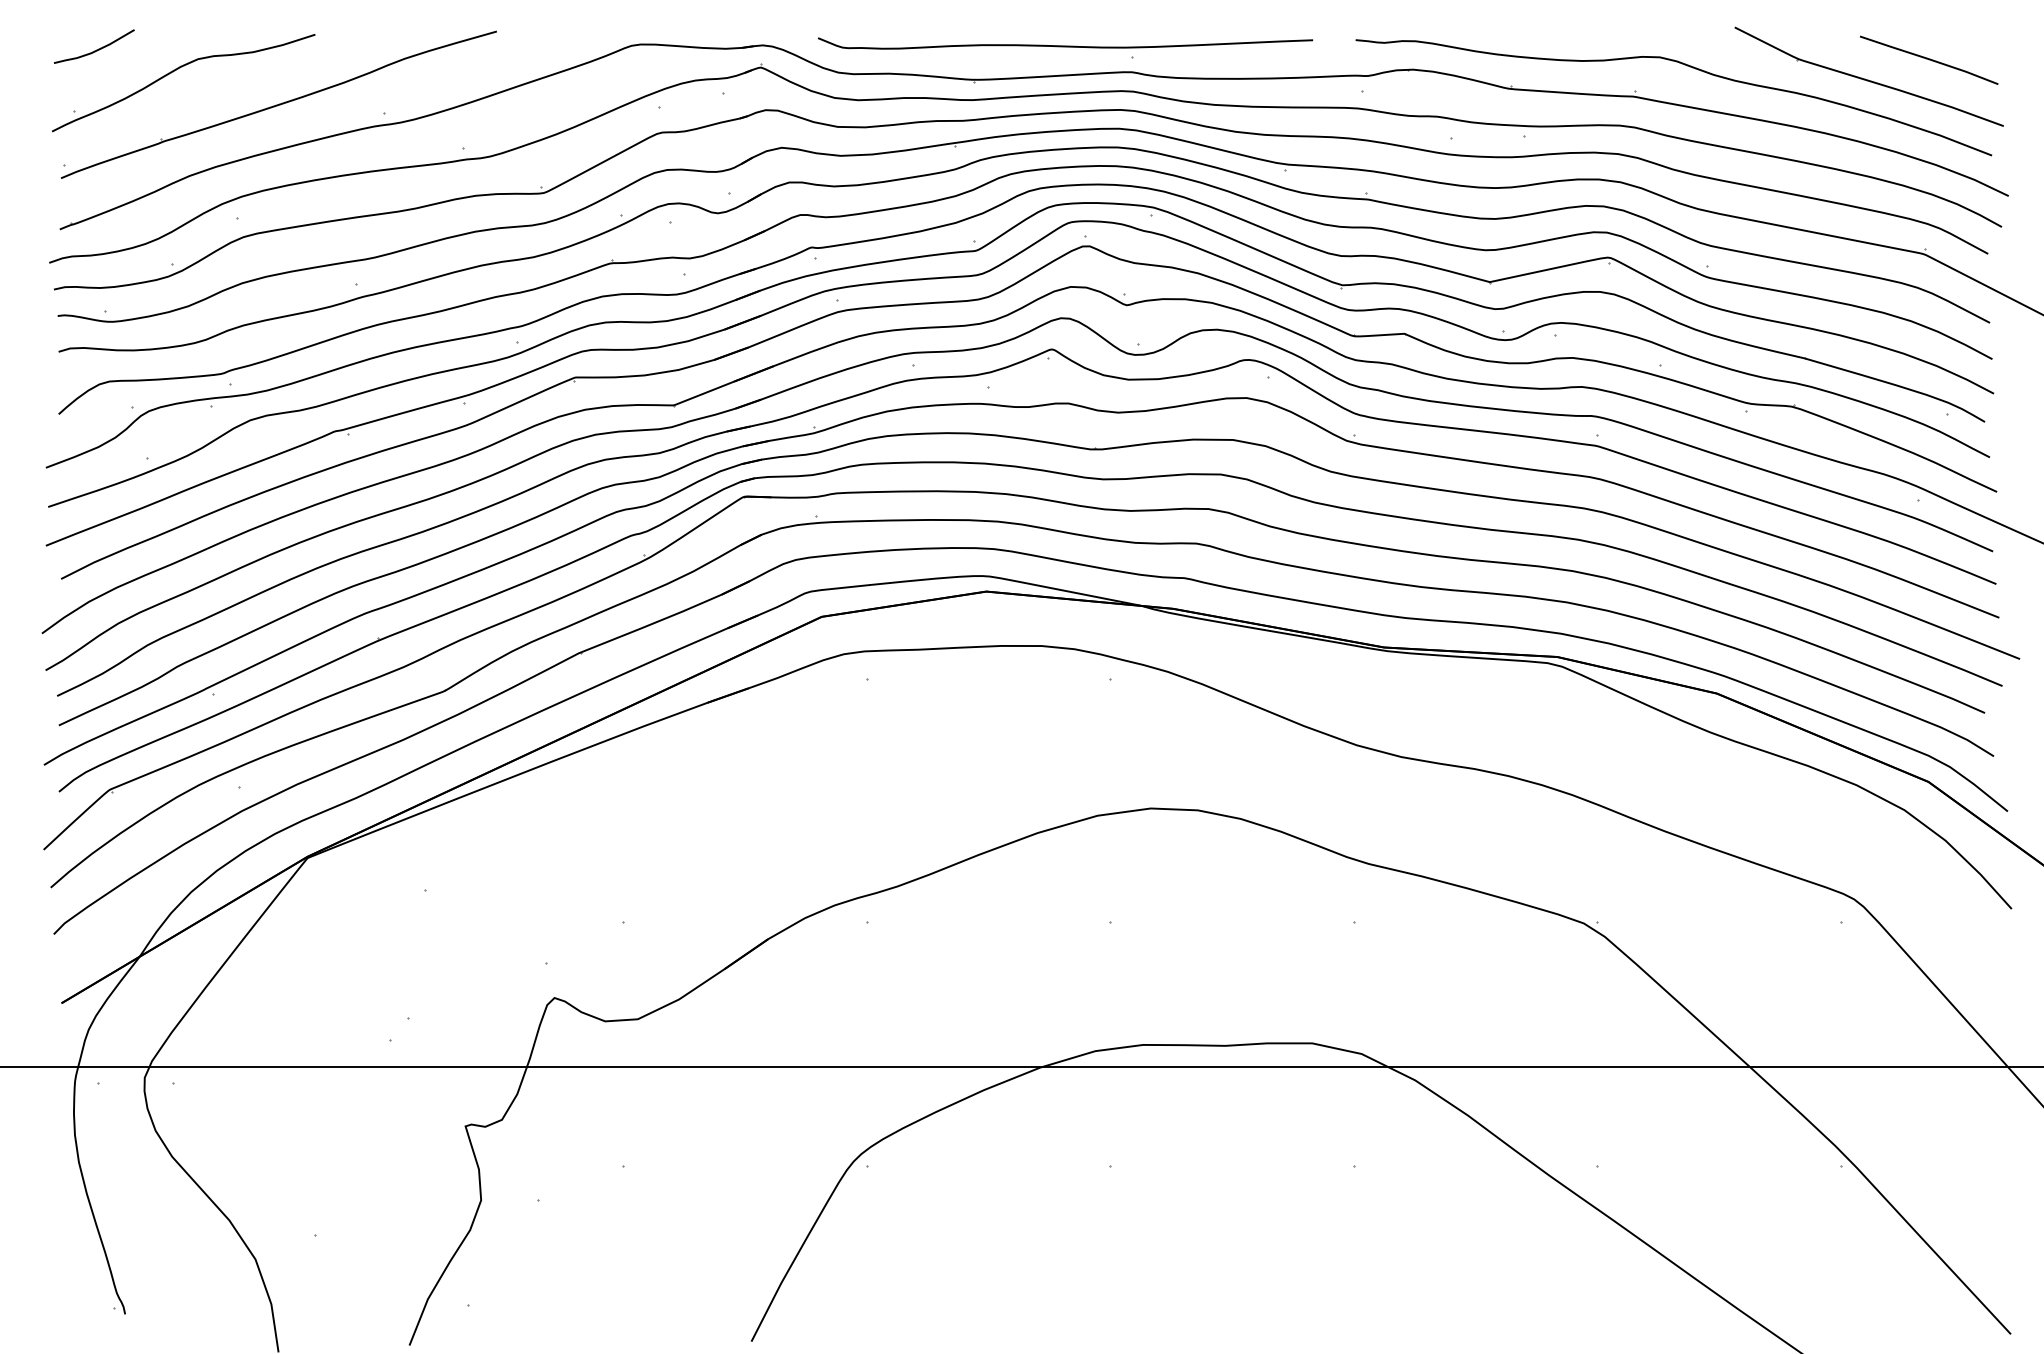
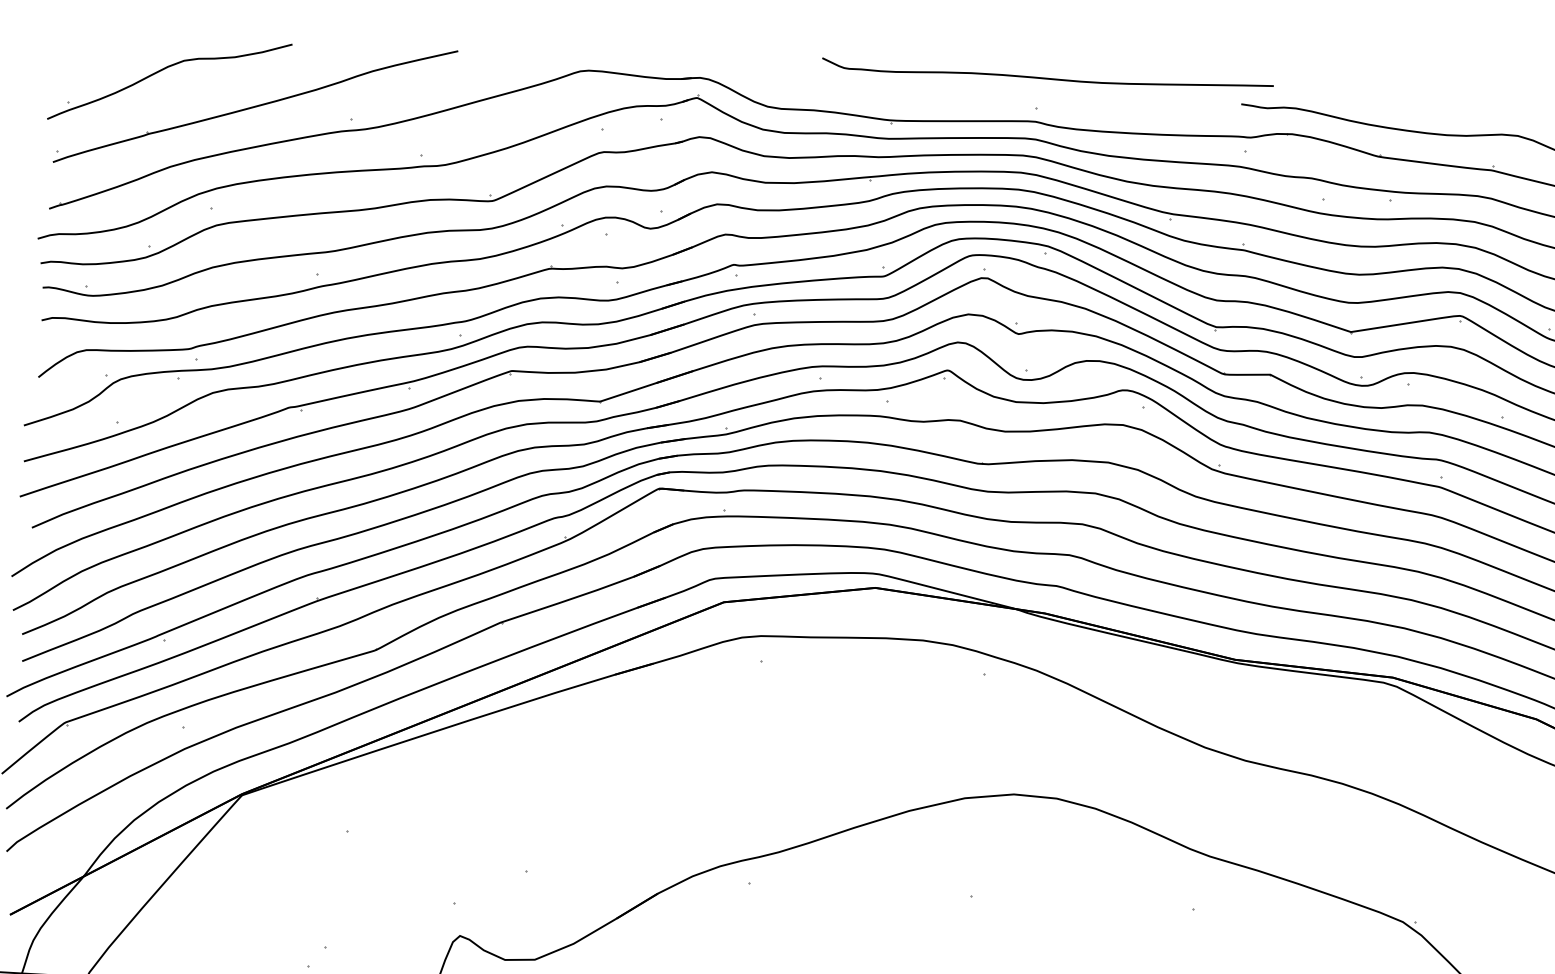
curve: (1065, 45) -> (1047, 77), moved
curve: (94, 50) -> (90, 47), removed

